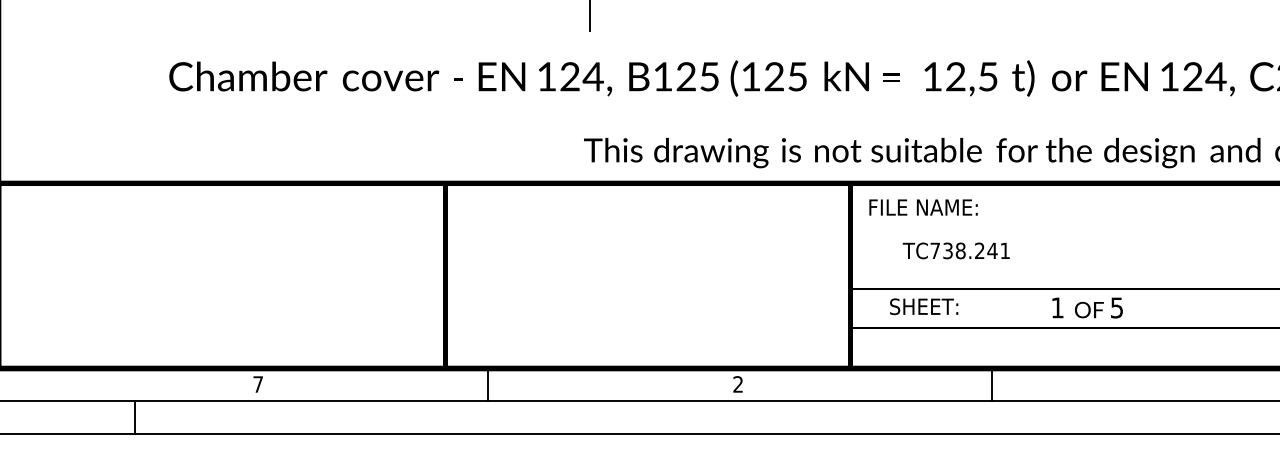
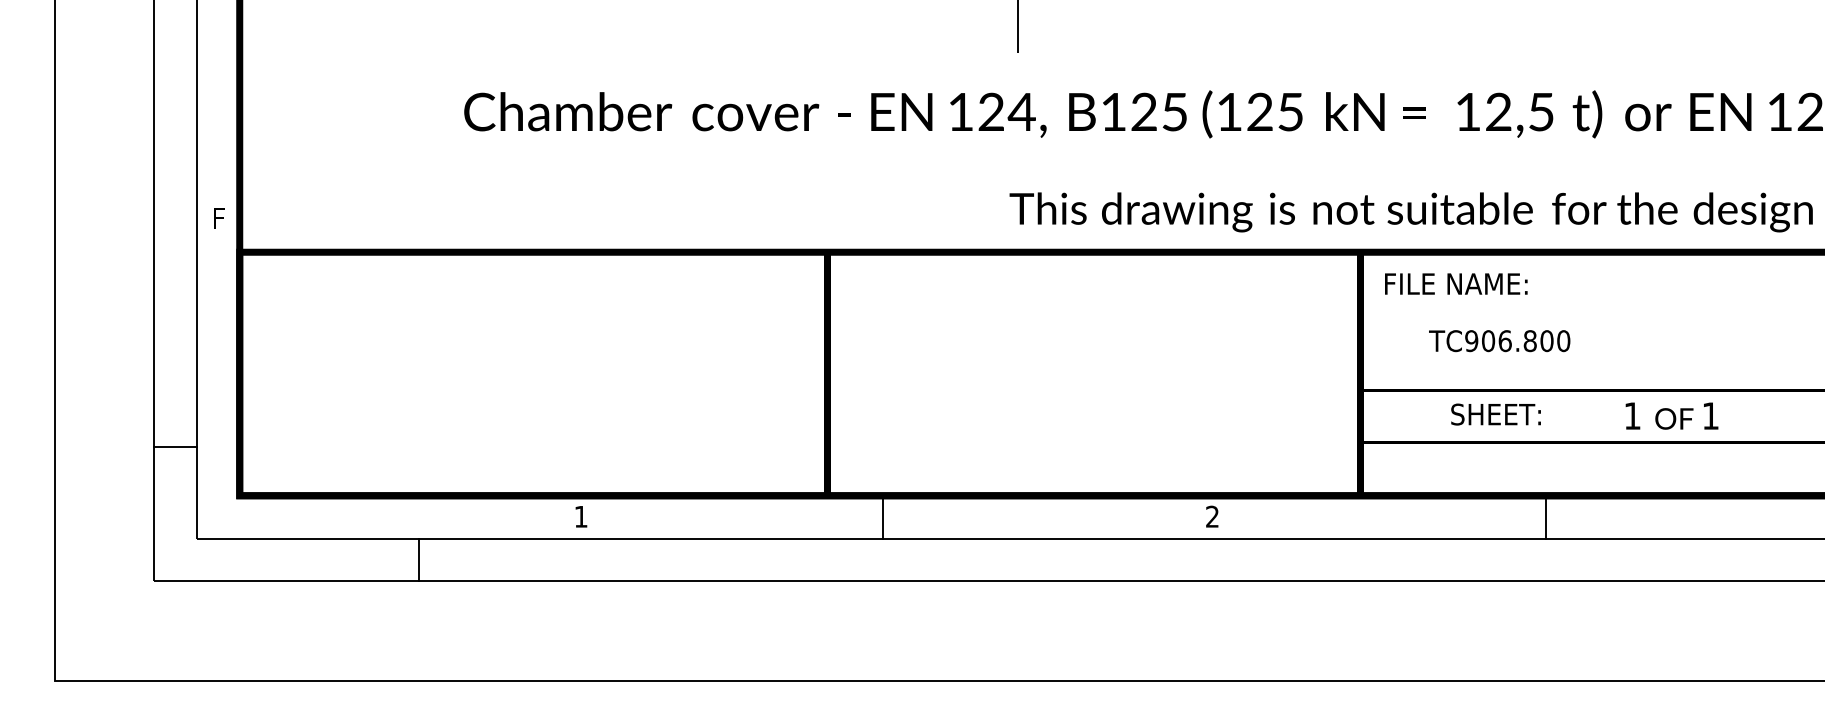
text: (970, 251) -> (1517, 341), TC738.241 -> TC906.800
text: (923, 306) -> (1495, 414), moved
text: (1116, 308) -> (1710, 416), 5 -> 1
text: (258, 384) -> (581, 516), 7 -> 1

